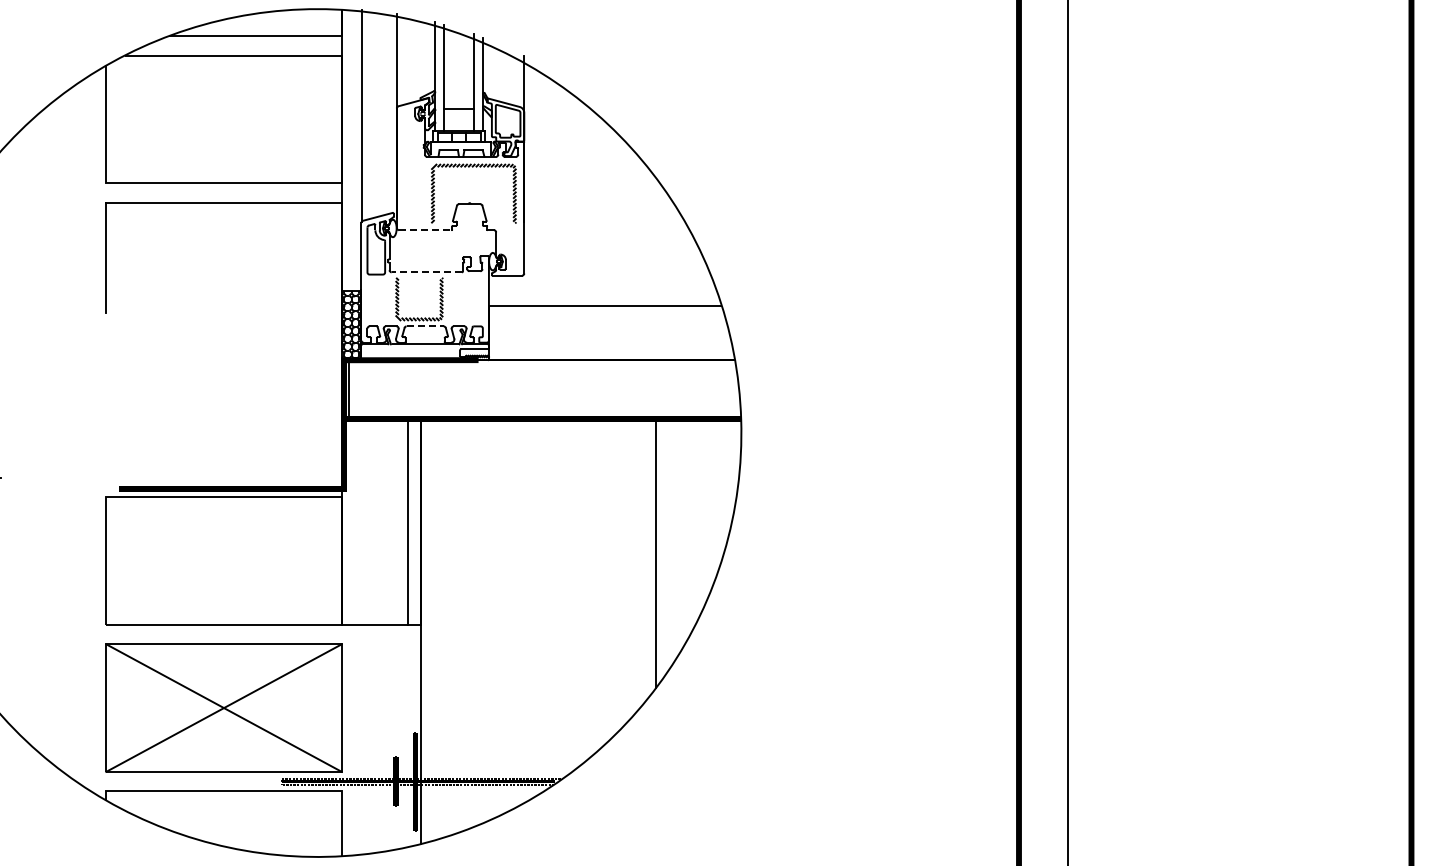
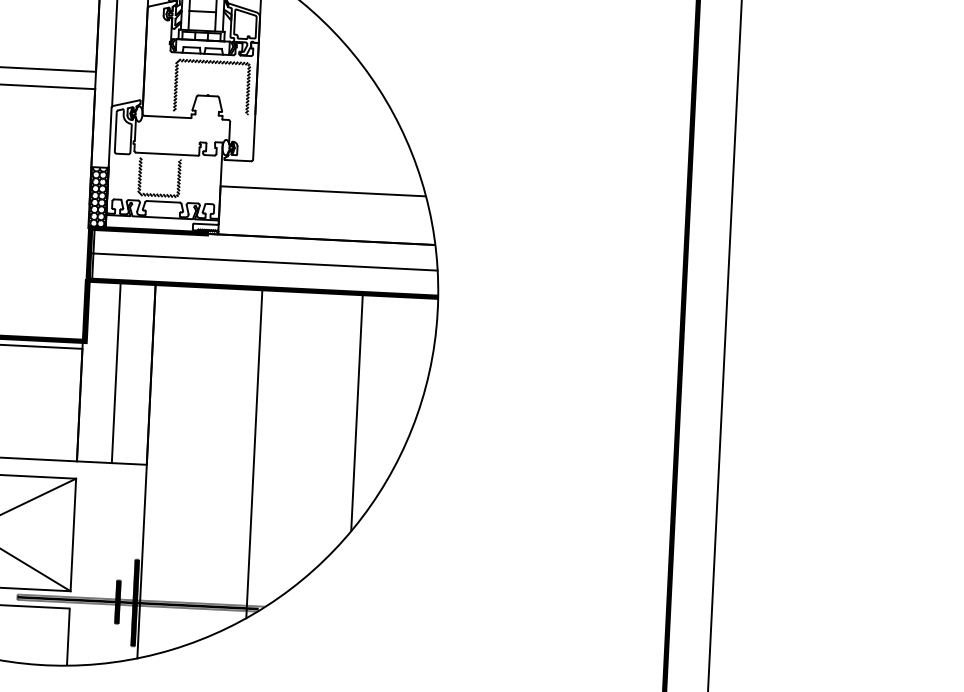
line: (425, 230) -> (167, 117), dashed -> solid
line: (426, 272) -> (166, 154), dashed -> solid
line: (425, 326) -> (163, 201), dashed -> solid
line: (541, 388) -> (263, 261), added
line: (408, 521) -> (116, 372), moved
line: (541, 605) -> (254, 453), added

